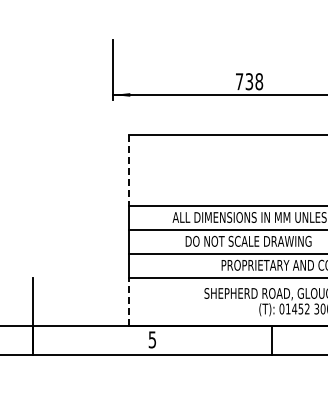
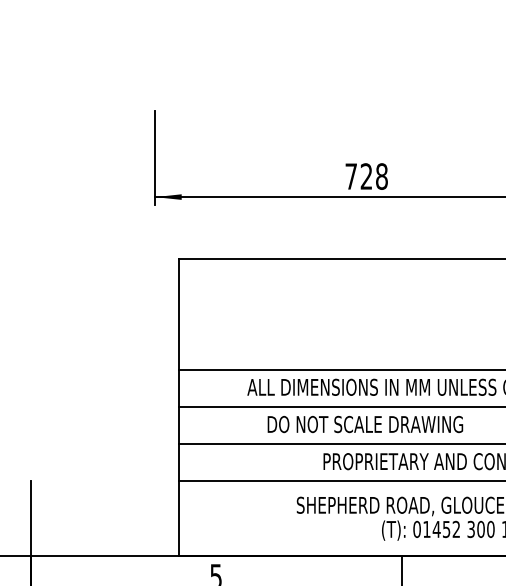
text: (249, 81) -> (366, 176), 738 -> 728
line: (128, 170) -> (178, 314), dashed -> solid
line: (128, 301) -> (178, 517), dashed -> solid

